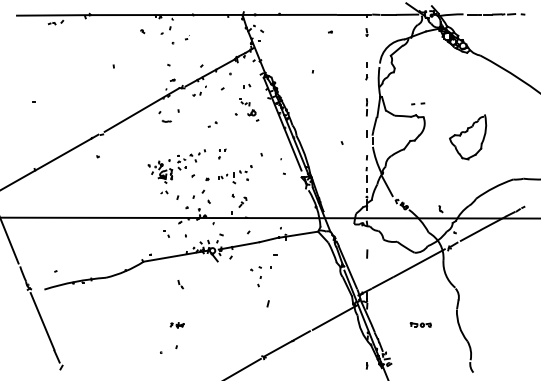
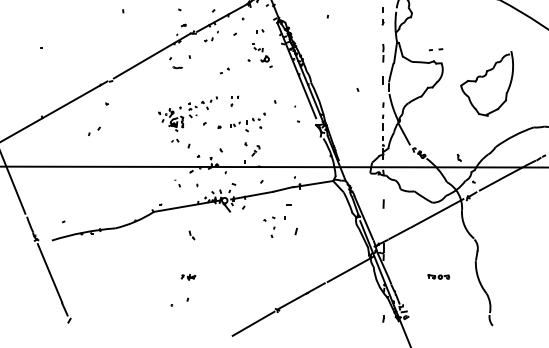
part: (468, 137) -> (487, 84), size x1.4
part: (198, 193) -> (94, 130), moved
line: (267, 303) -> (295, 231), moved

